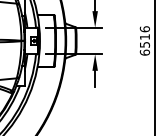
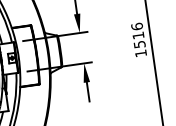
text: (144, 52) -> (140, 53), 6516 -> 1516

